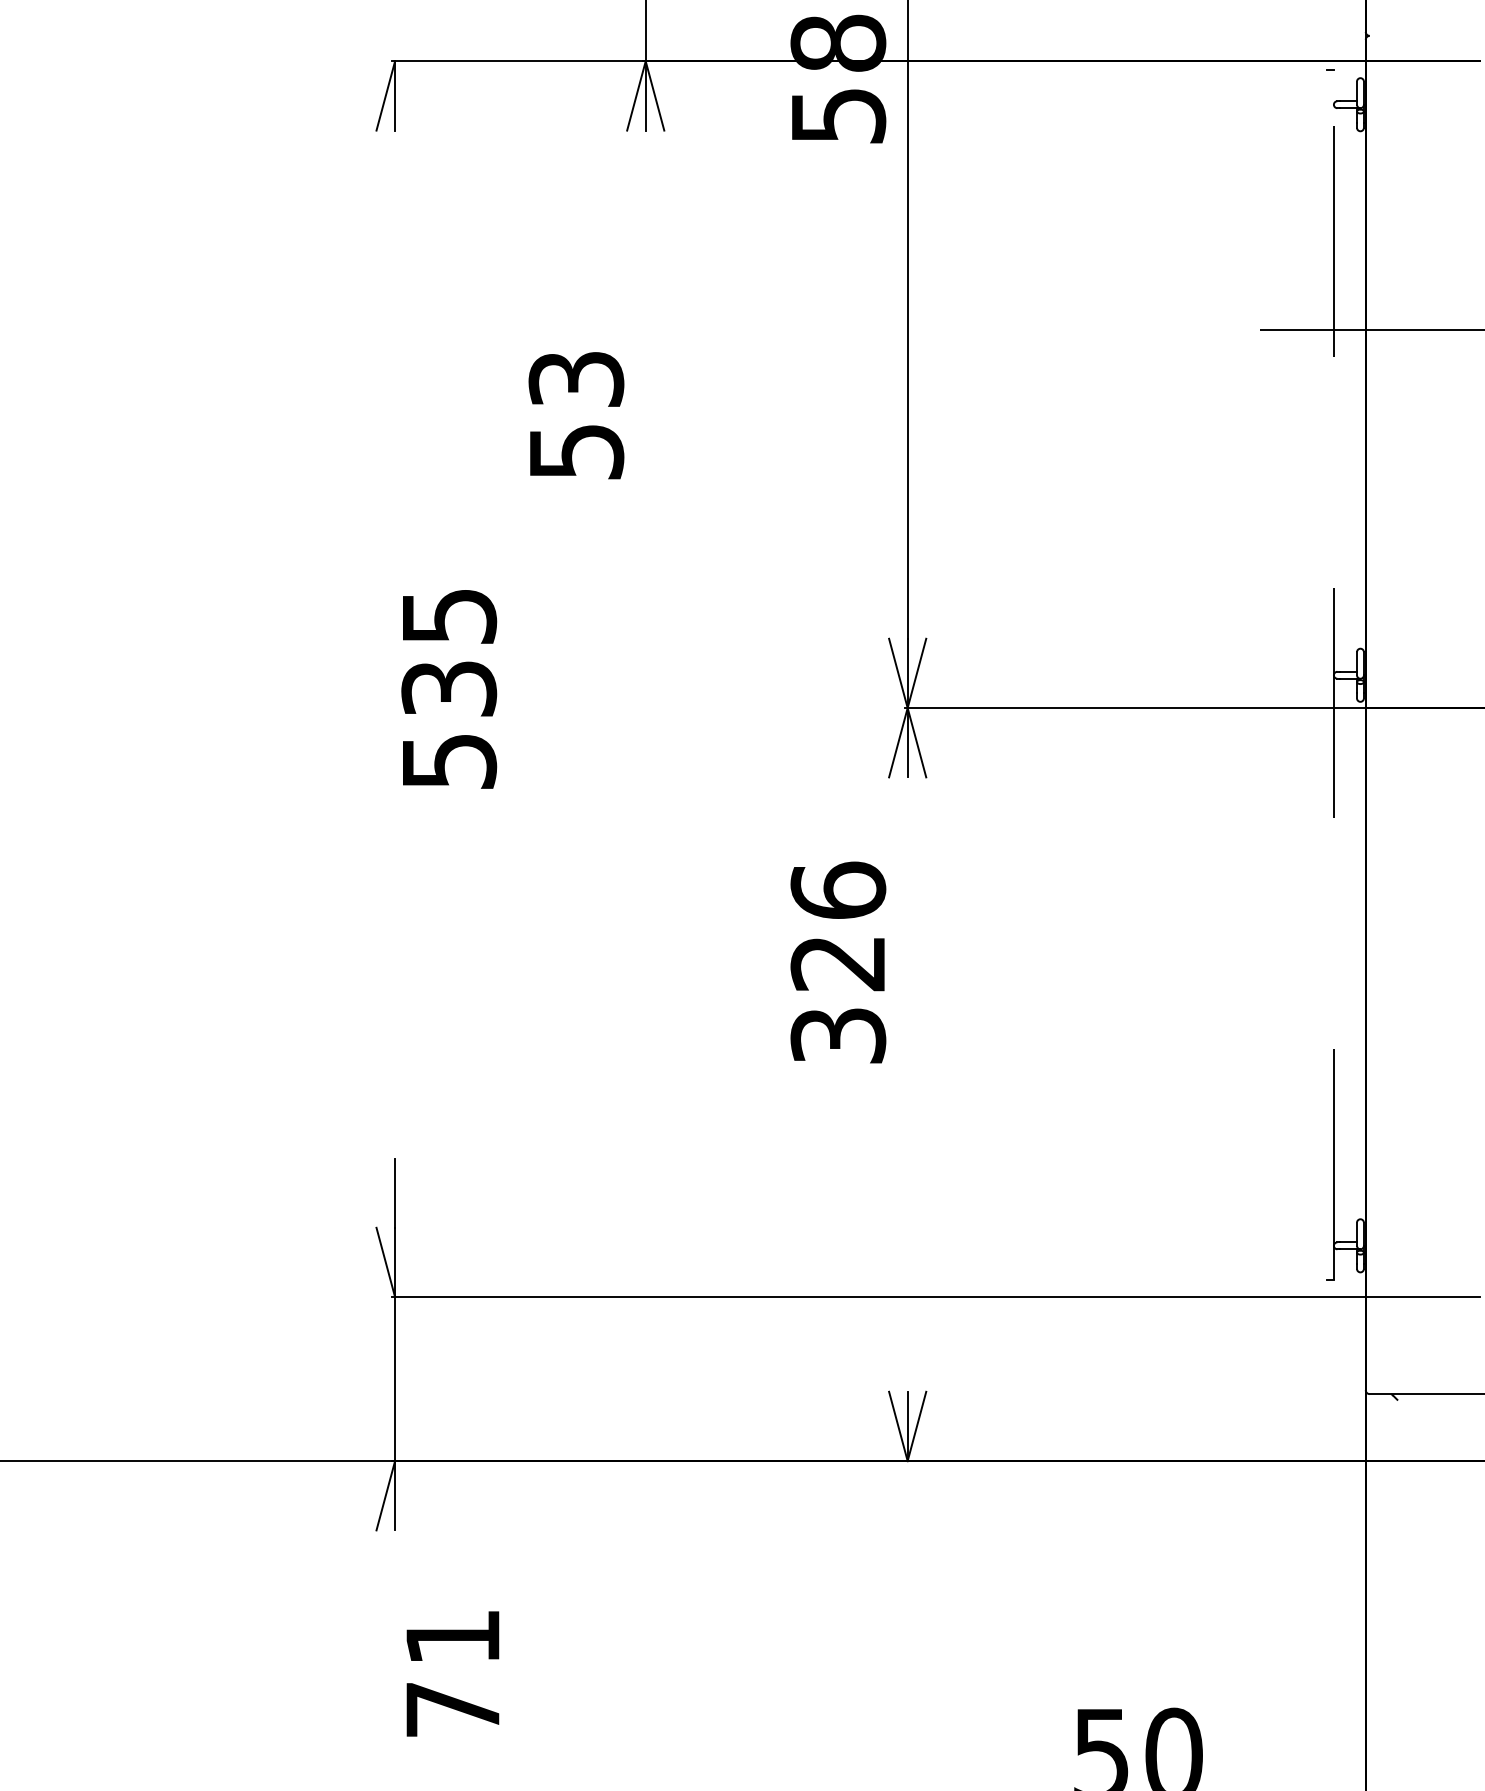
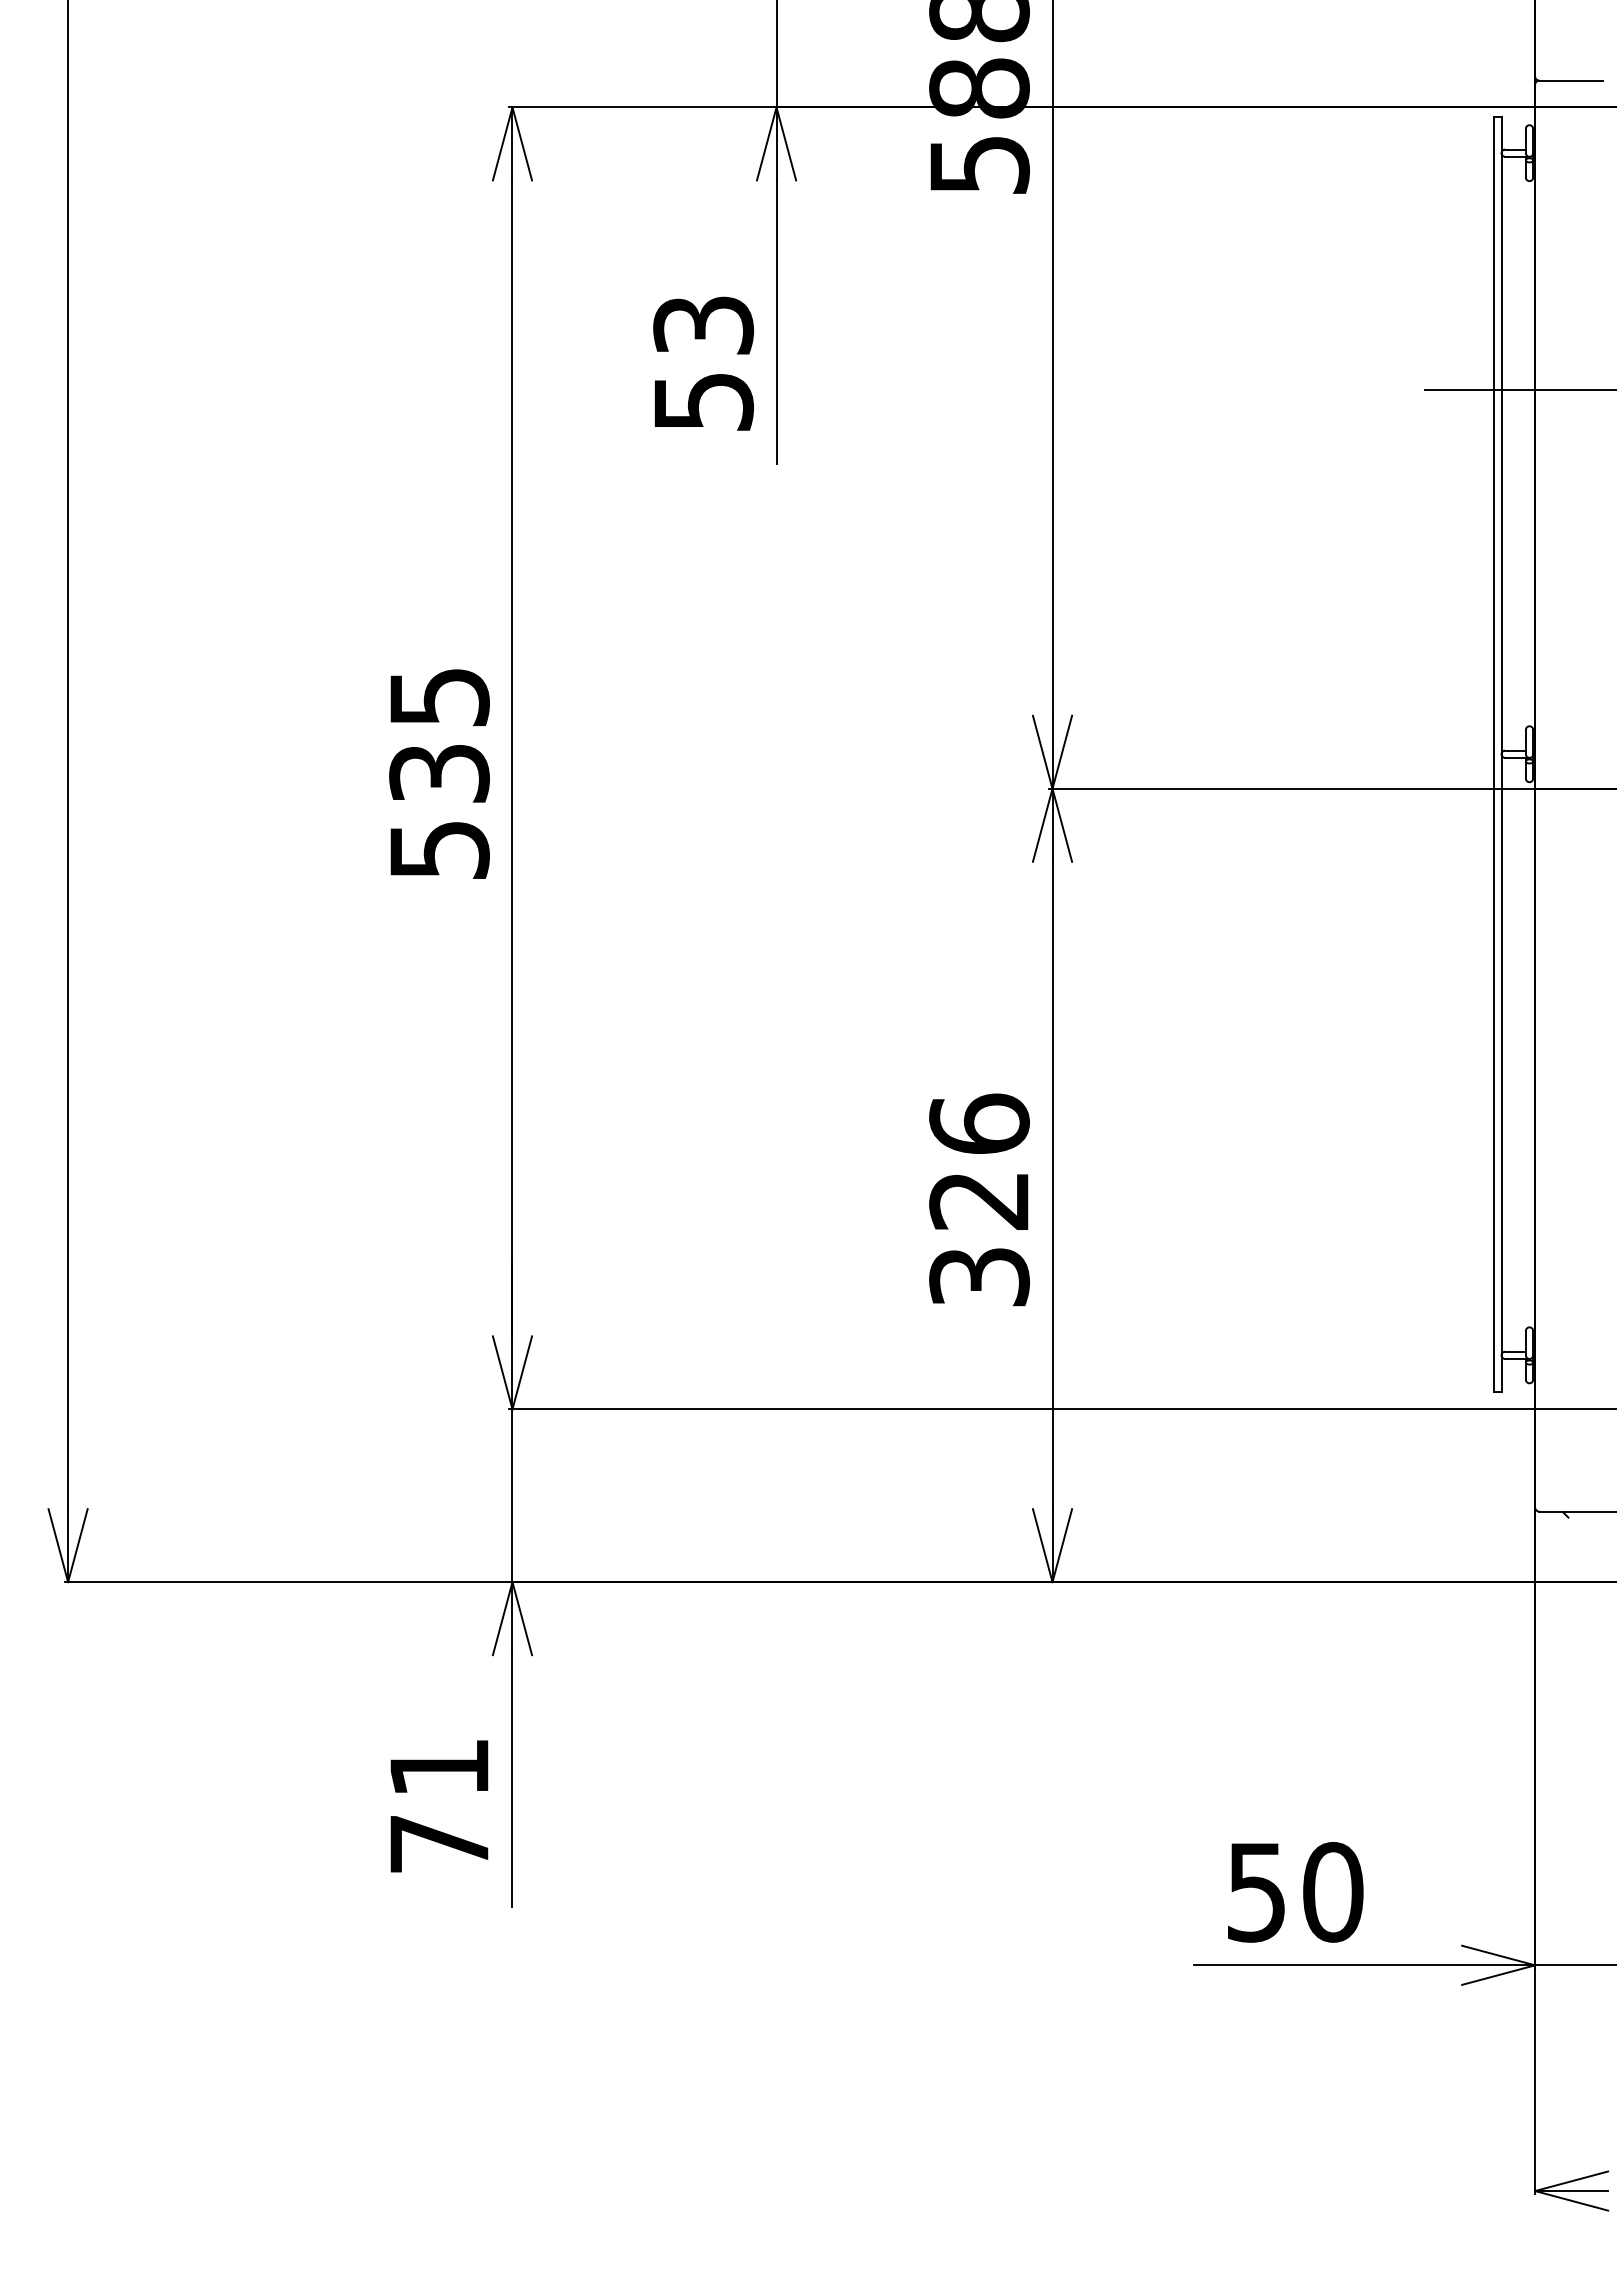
line: (1399, 35) -> (1570, 80), added
line: (404, 95) -> (522, 143), added
line: (645, 265) -> (776, 322), added
text: (576, 415) -> (703, 363), moved
line: (1327, 674) -> (1494, 753), added
line: (1333, 675) -> (1501, 754), dashed -> solid
line: (395, 679) -> (512, 758), added
text: (449, 688) -> (439, 773), moved
text: (838, 962) -> (979, 1199), moved
line: (907, 1084) -> (1052, 1185), added
line: (404, 1262) -> (522, 1372), added
line: (404, 1495) -> (522, 1618), added
line: (395, 1649) -> (512, 1780), added
text: (452, 1674) -> (439, 1806), moved

